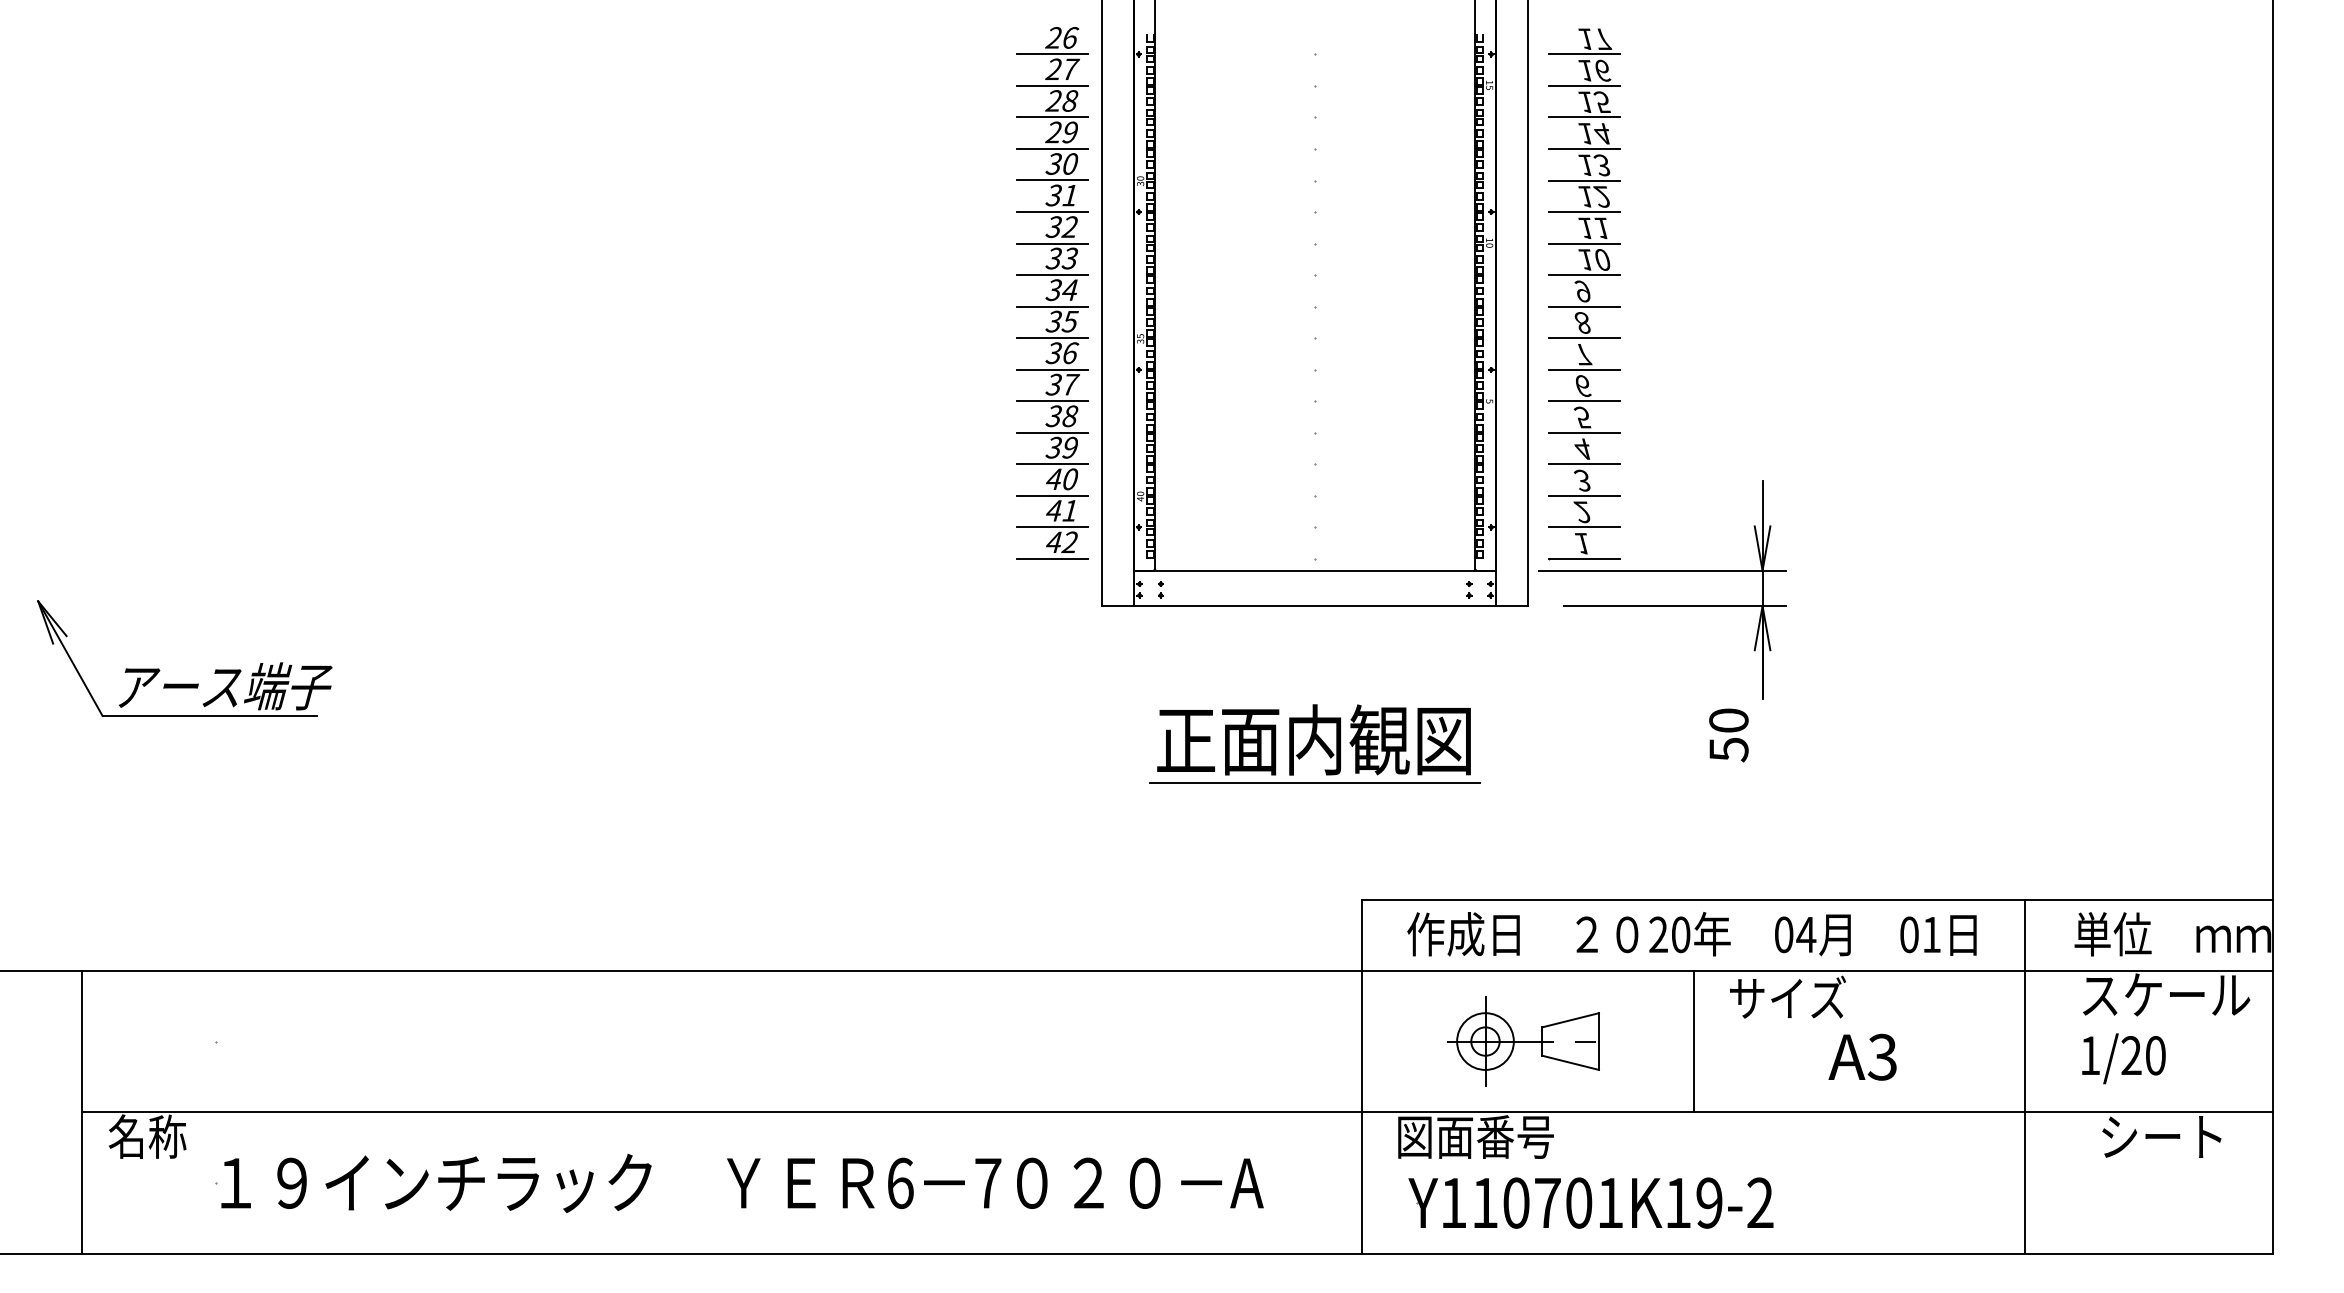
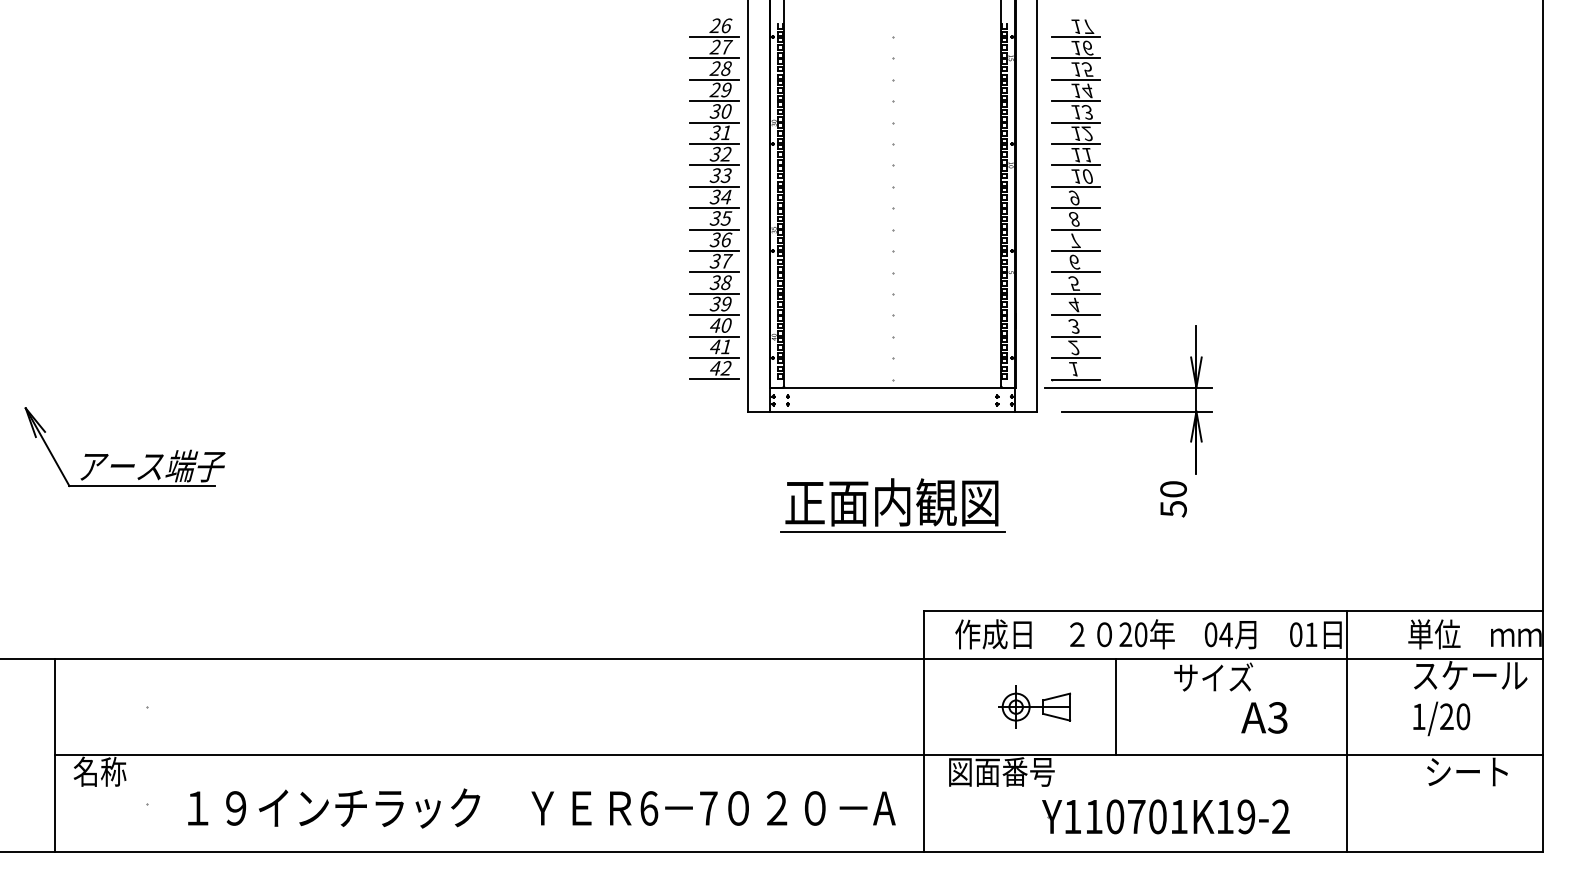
part: (1524, 1040) -> (1034, 706), size x0.7
line: (1693, 1042) -> (1115, 707), moved
line: (2024, 1075) -> (1346, 730), moved
text: (741, 1183) -> (541, 808), moved
part: (1590, 1202) -> (1165, 816), moved

